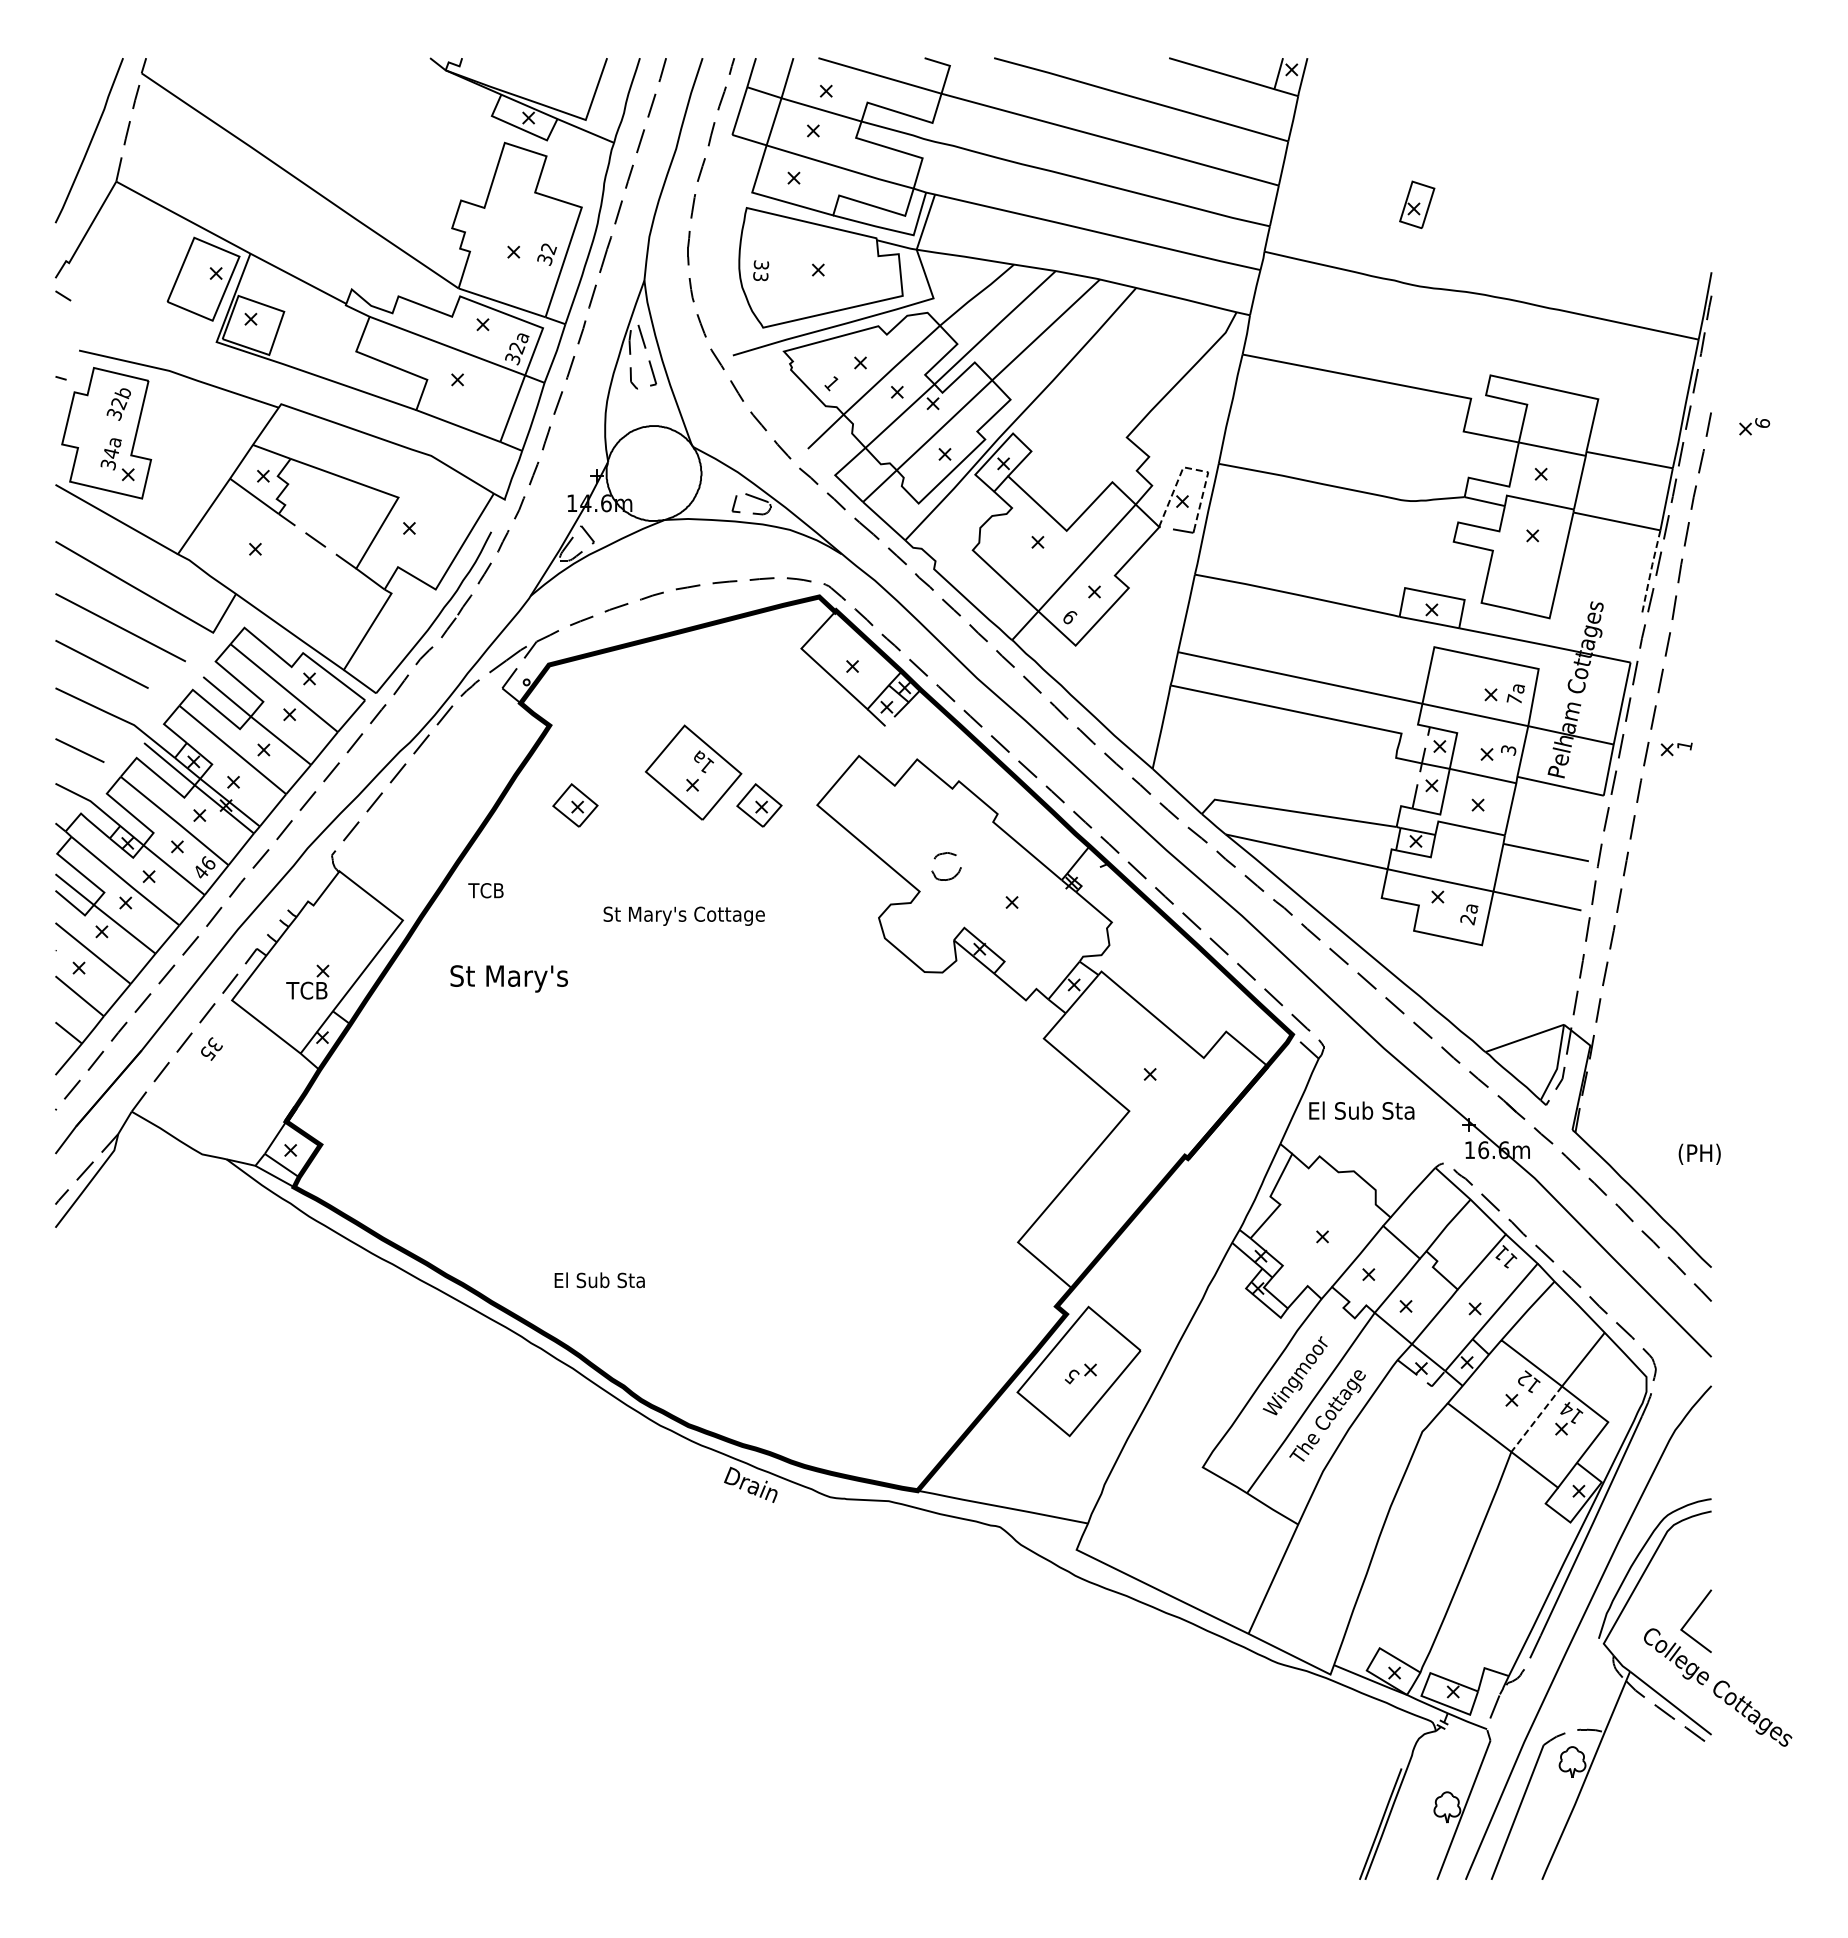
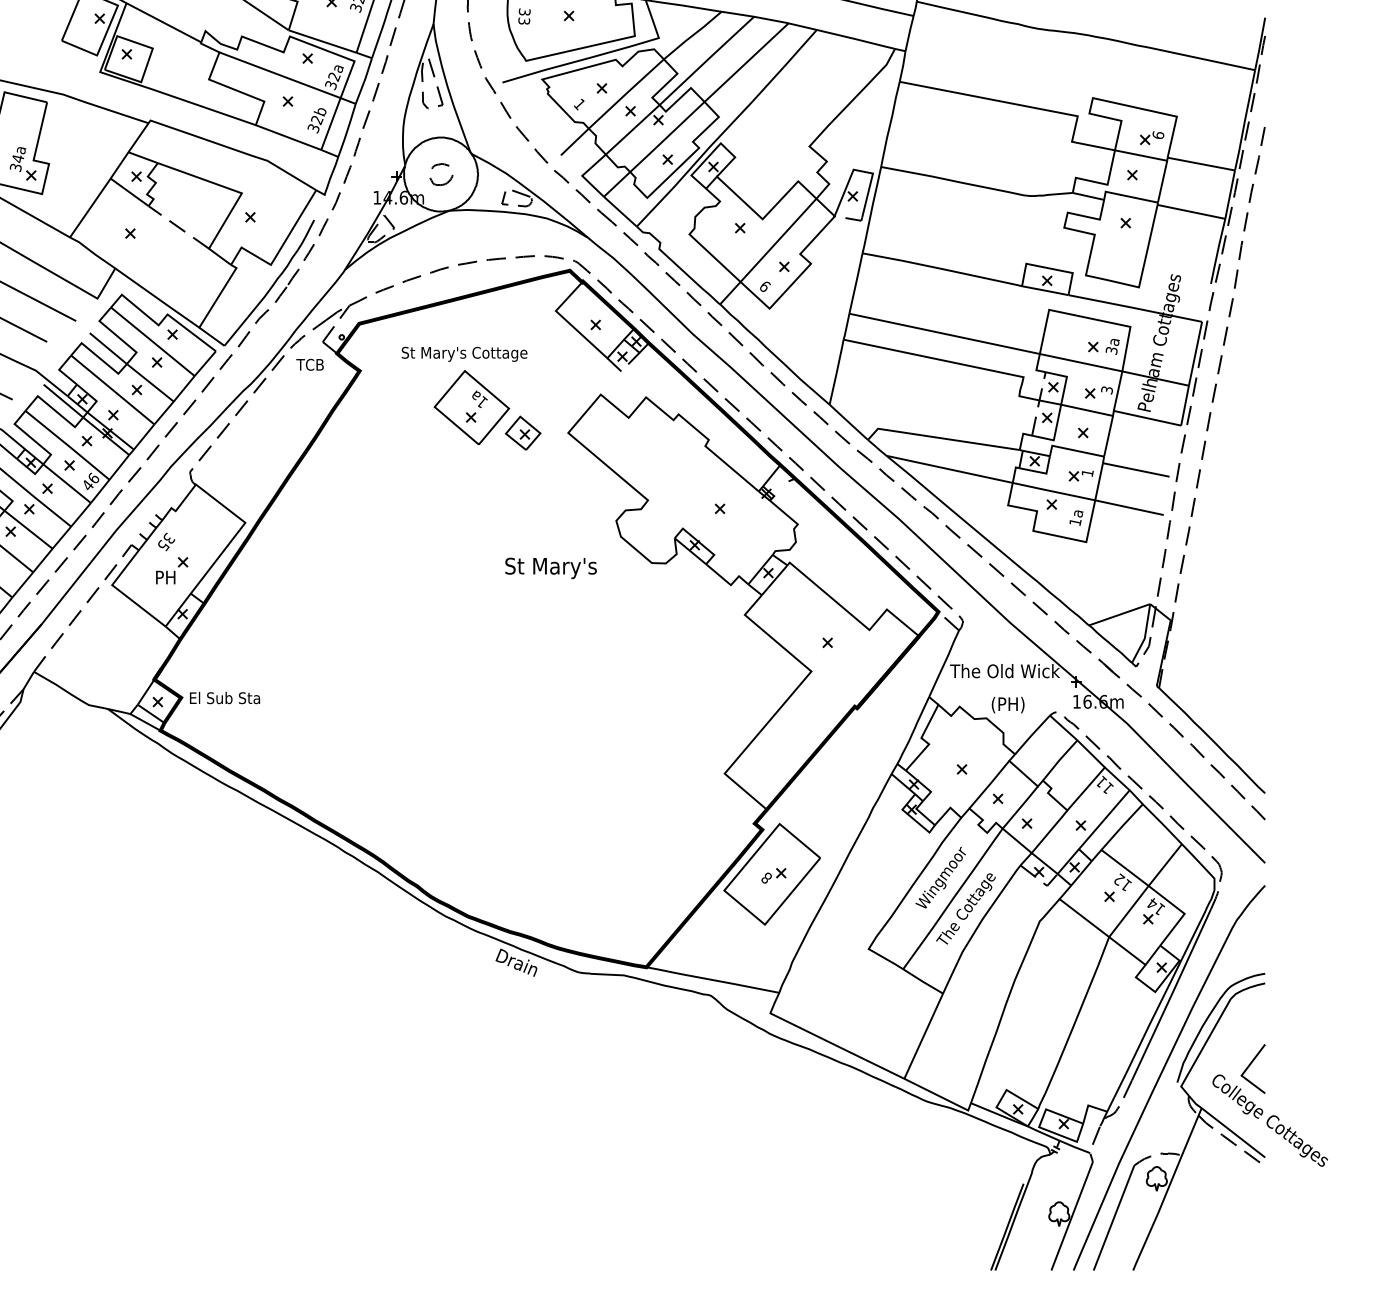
text: (118, 404) -> (316, 120), moved
part: (1754, 426) -> (1152, 137), moved
line: (1193, 469) -> (861, 171), dashed -> solid
line: (1650, 572) -> (1217, 251), dashed -> solid
text: (1514, 699) -> (1111, 350), 7a -> 3a
part: (1676, 749) -> (1081, 476), moved
part: (575, 805) -> (379, 433), removed
part: (945, 854) -> (440, 165), moved
text: (485, 890) -> (309, 364), moved
text: (683, 915) -> (464, 353), moved
text: (1467, 920) -> (1074, 522), 2a -> 1a
text: (508, 978) -> (550, 568), moved
text: (306, 990) -> (170, 577), TCB -> PH
text: (211, 1048) -> (166, 541), moved
text: (1377, 1110) -> (1004, 670), El Sub Sta -> The Old Wick
text: (1699, 1153) -> (1007, 704), moved
text: (599, 1280) -> (224, 698), moved
text: (1072, 1376) -> (767, 878), 5 -> 8
line: (1536, 1419) -> (1128, 911), dashed -> solid

